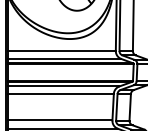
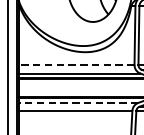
line: (61, 50) -> (76, 64), solid -> dashed
line: (63, 86) -> (78, 102), solid -> dashed

